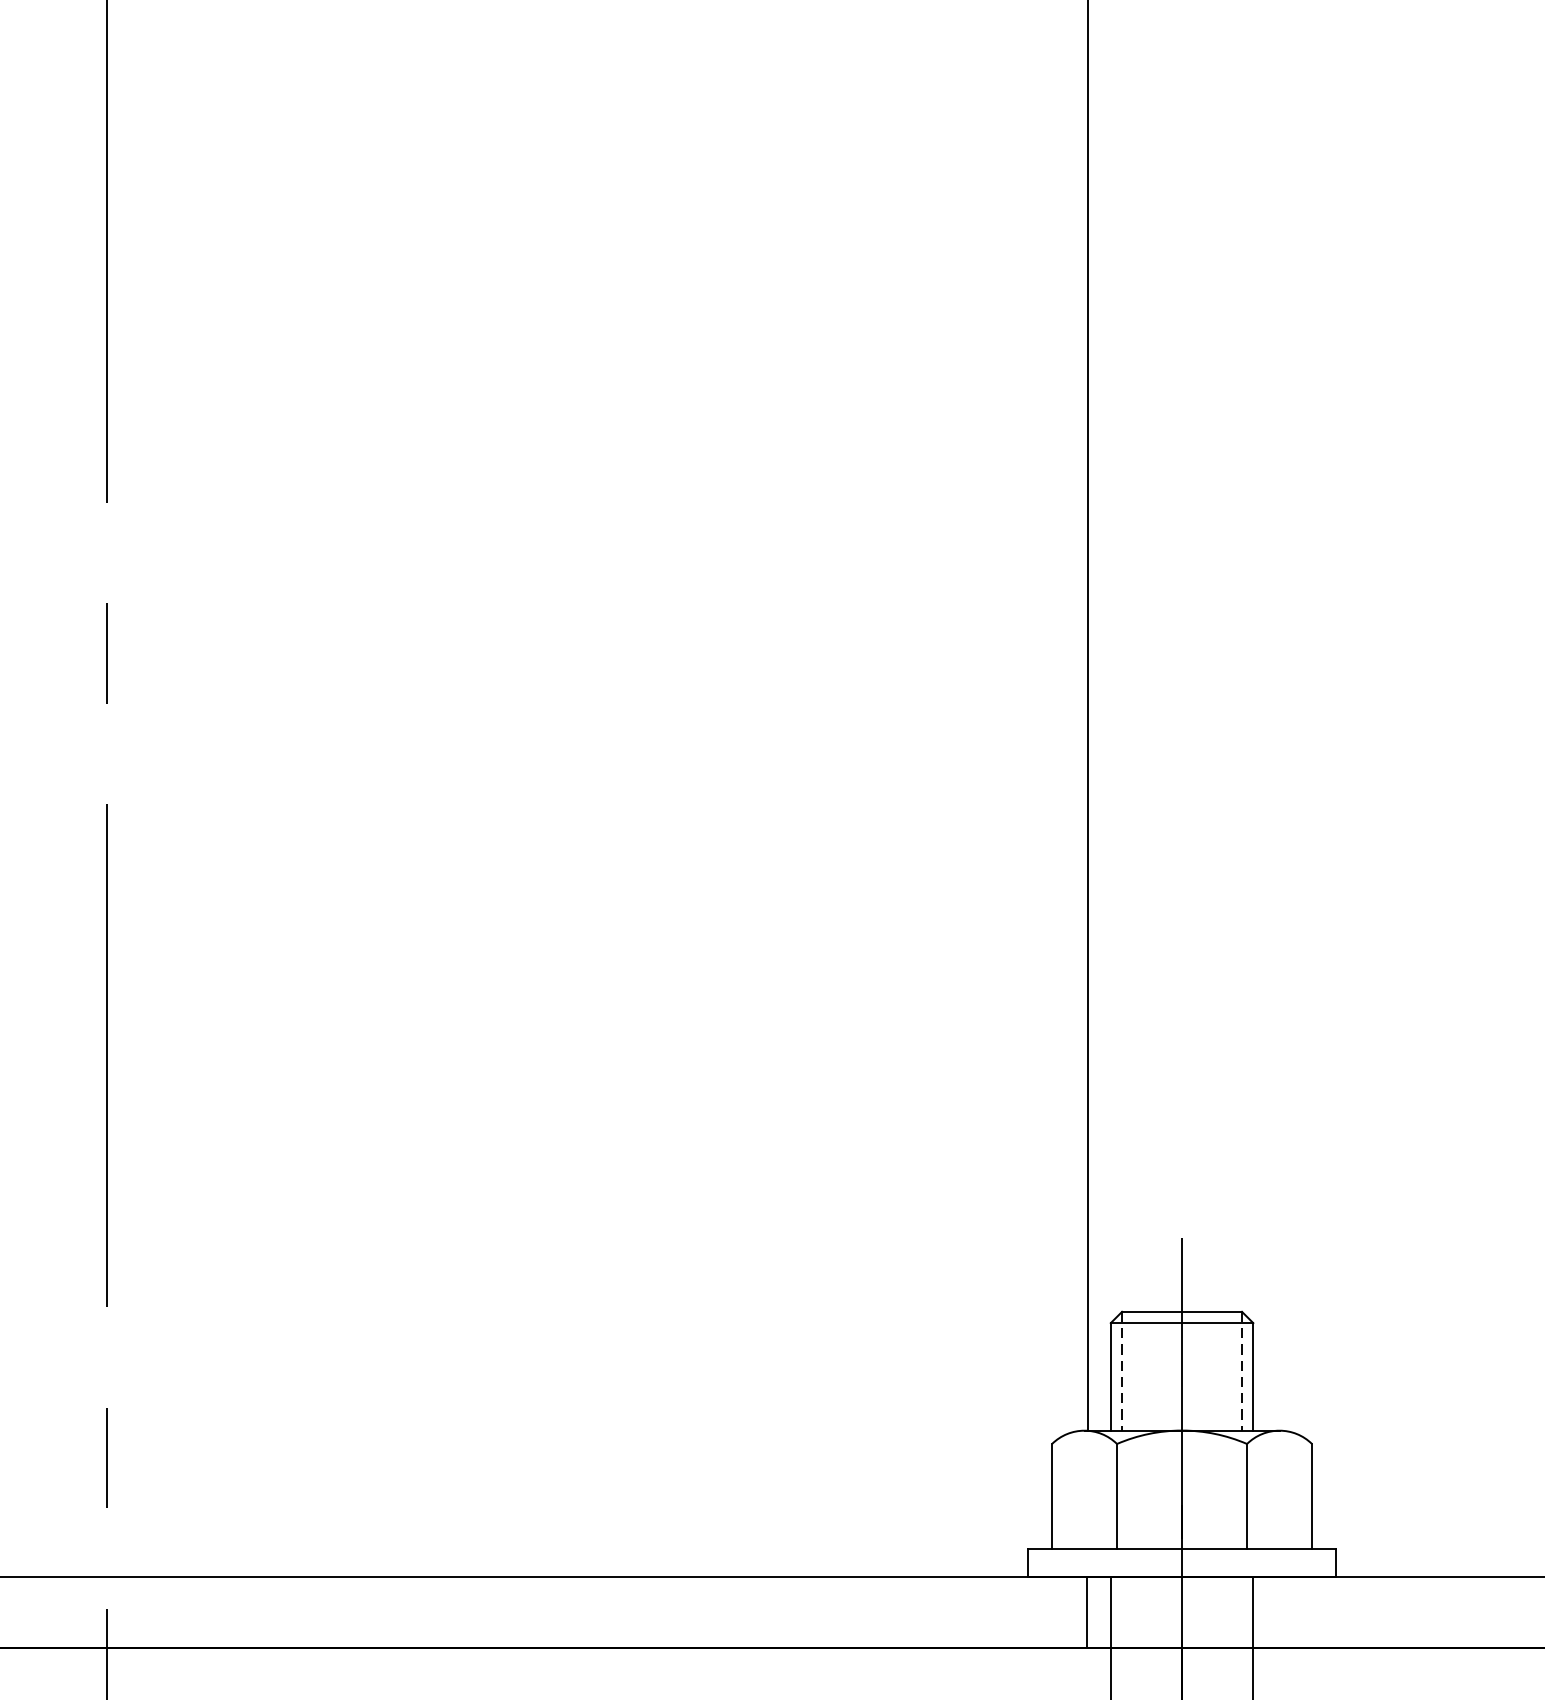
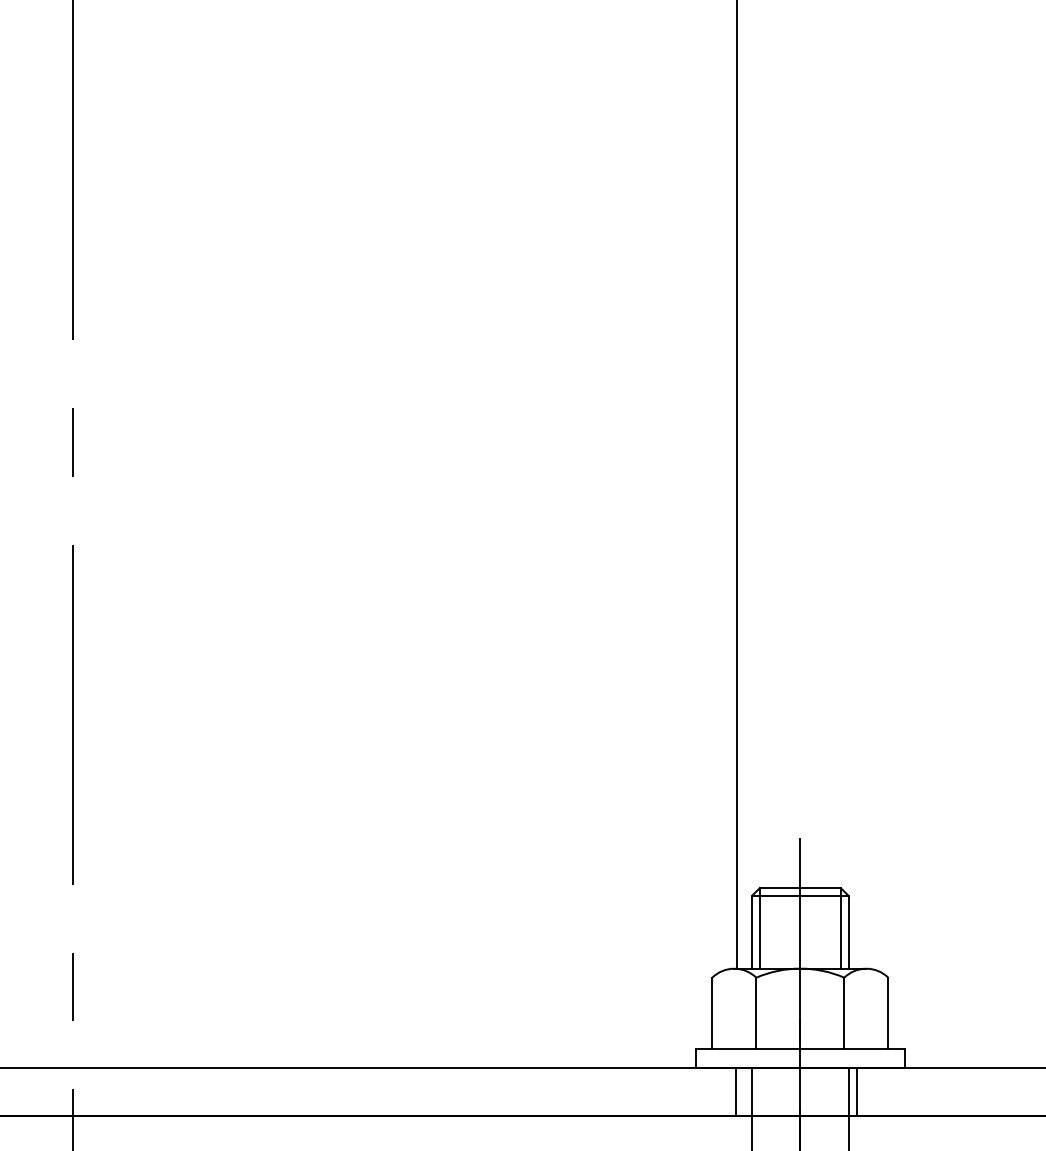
line: (1121, 1371) -> (759, 928), dashed -> solid
line: (1241, 1371) -> (840, 928), dashed -> solid
line: (1265, 1612) -> (856, 1091), added

